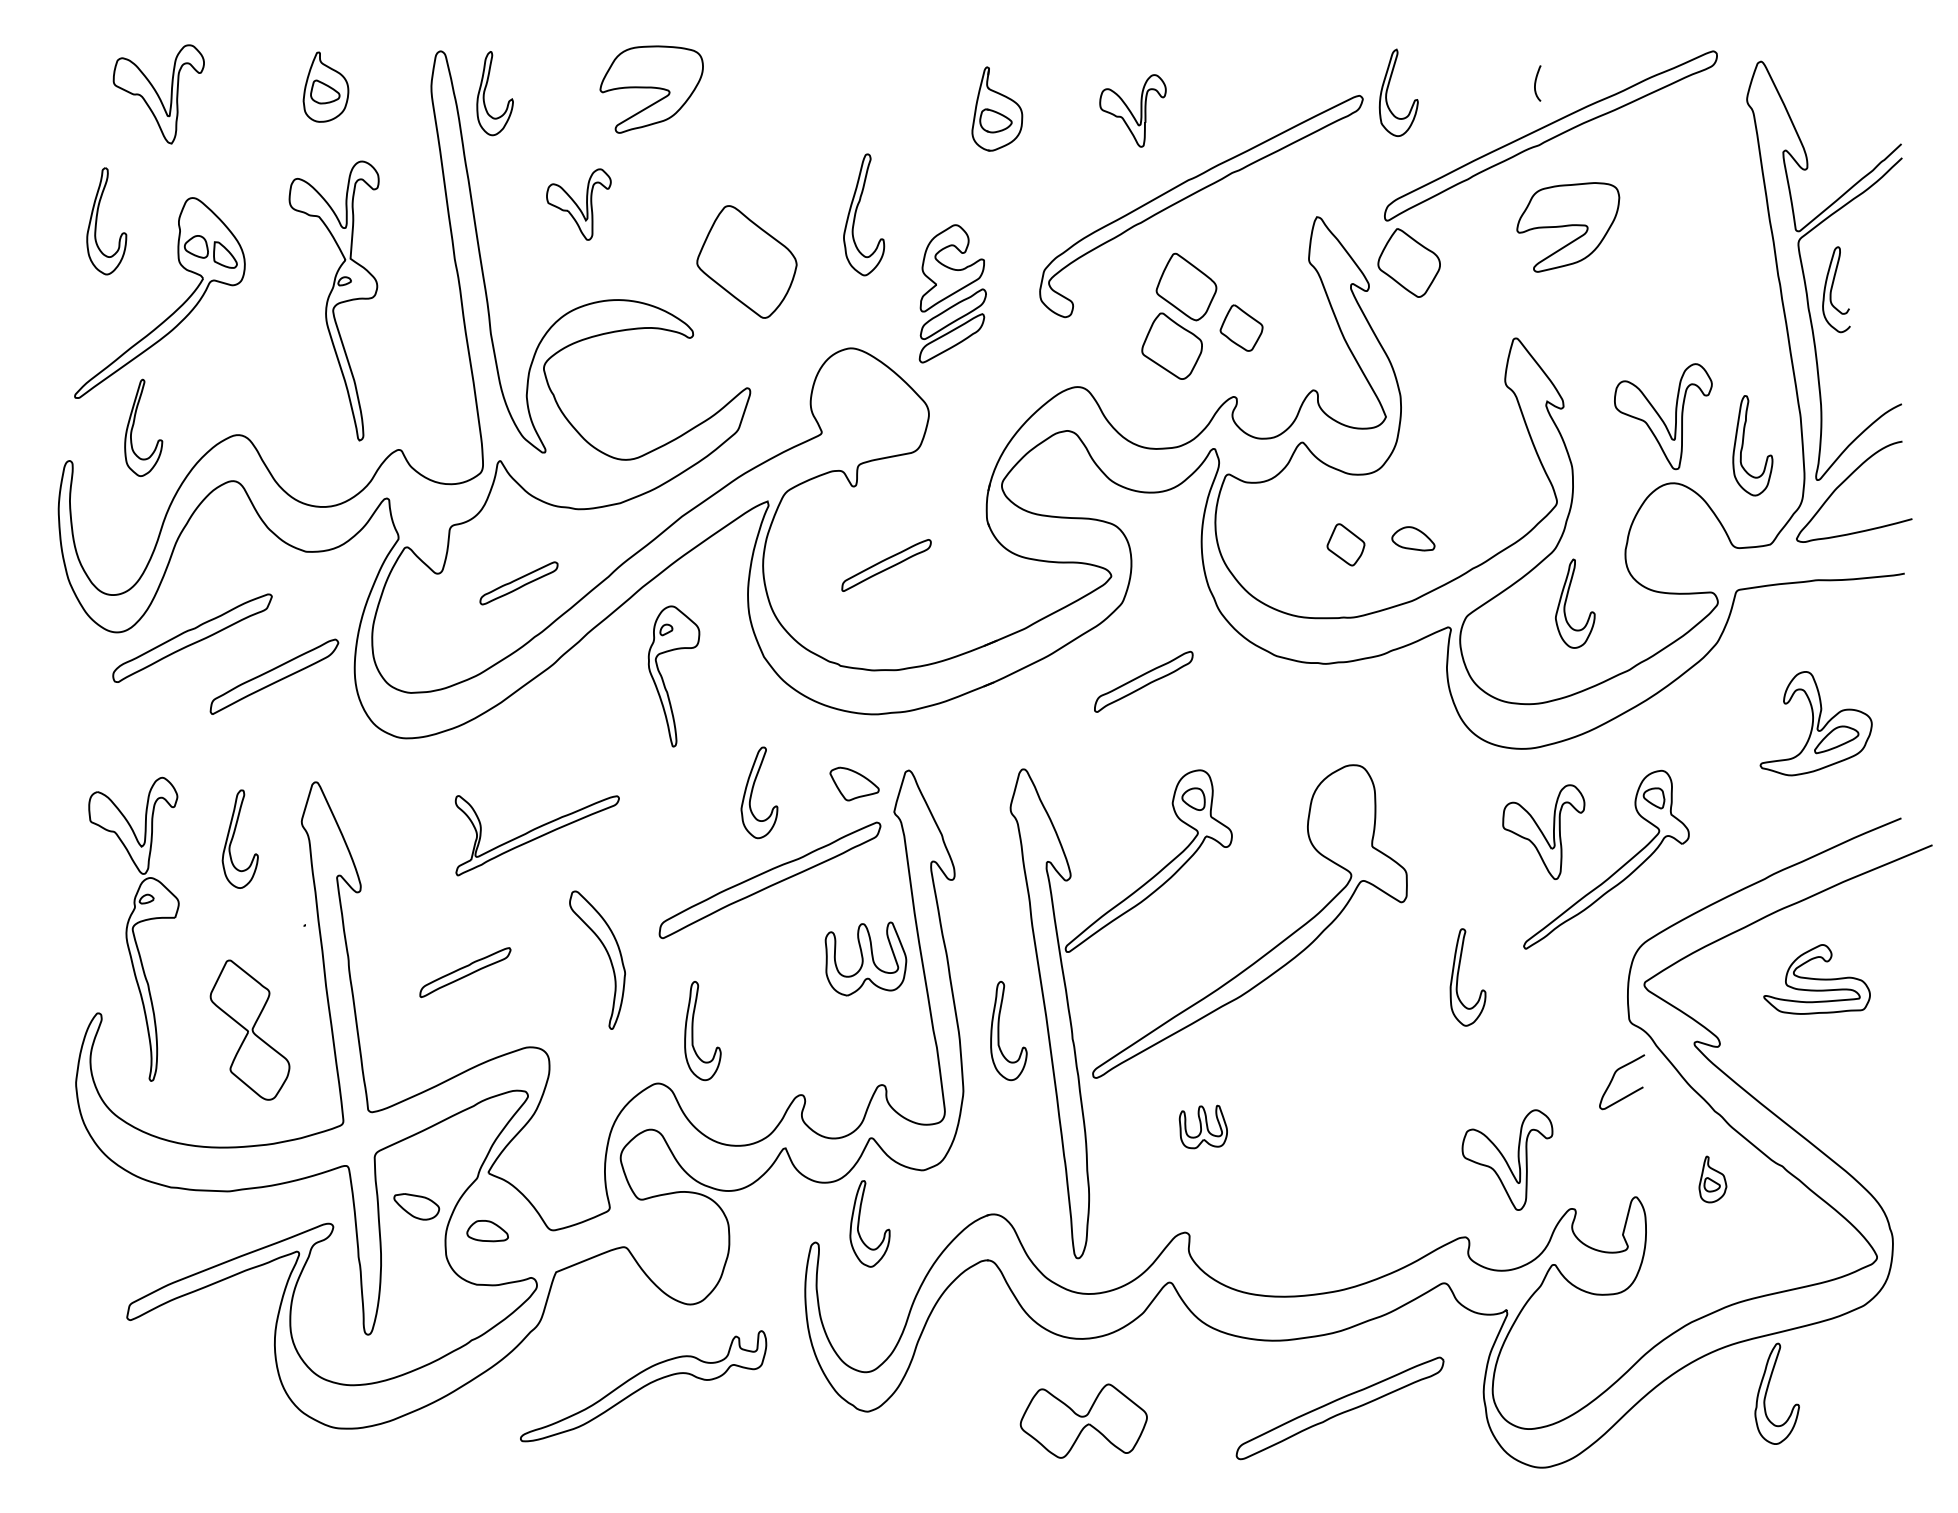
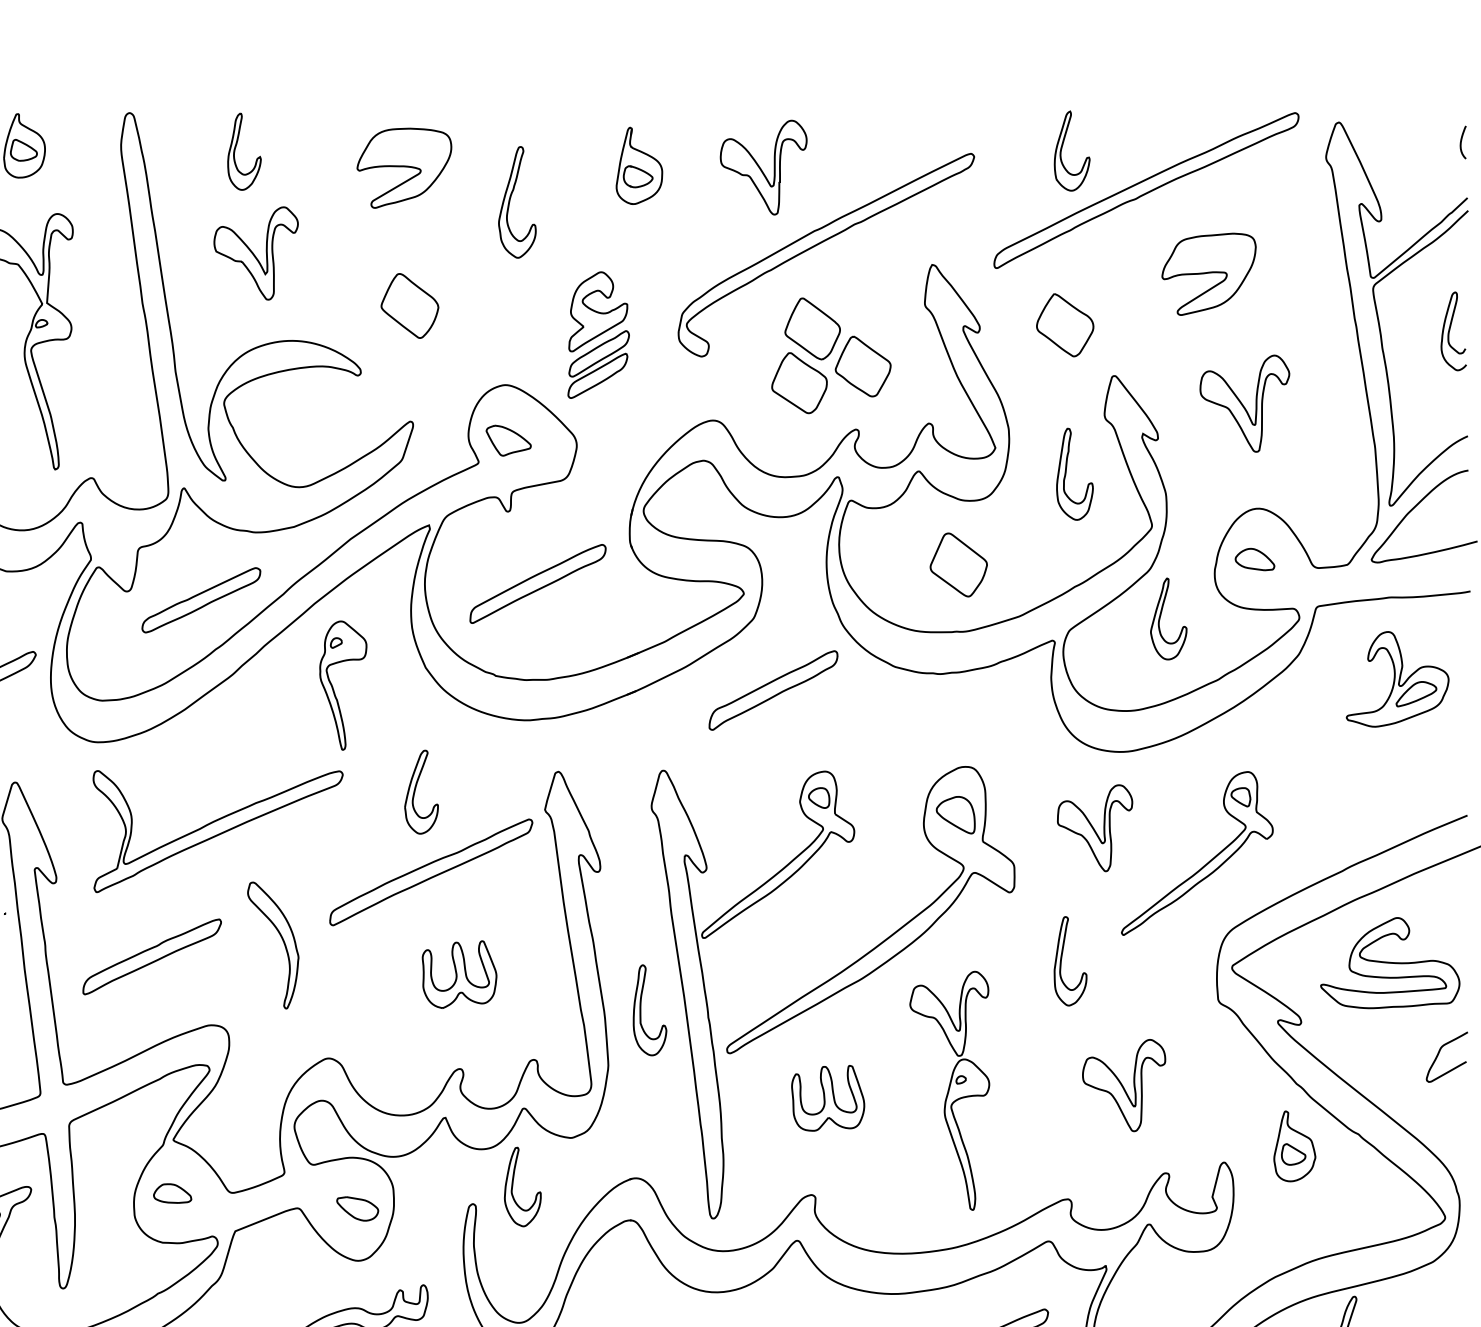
curve: (1536, 83) -> (1462, 142), moved
part: (651, 89) -> (404, 168), moved
part: (1388, 89) -> (1062, 148), moved
part: (485, 91) -> (235, 149), moved
part: (1132, 110) -> (763, 167), size x1.43
part: (578, 204) -> (255, 253), size x1.43
part: (856, 214) -> (510, 202), moved
part: (1568, 227) -> (1209, 274), moved
part: (746, 261) -> (409, 305), size x0.62
part: (1408, 262) -> (1064, 324), moved
curve: (1832, 289) -> (1450, 331), moved
part: (1241, 327) -> (863, 365), size x1.43
part: (1663, 416) -> (1244, 403), moved
part: (1743, 445) -> (1066, 474), moved
part: (1413, 538) -> (1255, 559), moved
part: (1345, 544) -> (958, 564), size x1.67
part: (886, 565) -> (537, 583), size x1.67
part: (518, 583) -> (200, 600), size x1.67
part: (1143, 681) -> (773, 690), size x1.43
part: (1815, 723) -> (1397, 679), moved
part: (854, 783) -> (508, 440), moved
part: (1342, 817) -> (955, 814), added
part: (1543, 832) -> (1094, 828), moved
part: (537, 835) -> (218, 831), size x1.67
part: (865, 958) -> (459, 974), moved
part: (465, 972) -> (152, 956), size x1.67
part: (1816, 979) -> (1389, 963), size x1.43
part: (693, 1031) -> (361, 1010), removed
curve: (1613, 1079) -> (1439, 1054), moved
part: (1336, 1118) -> (950, 1090), added
part: (1203, 1126) -> (828, 1097), size x1.67
part: (1507, 1159) -> (1124, 1084), moved
part: (1712, 1179) -> (1294, 1146), size x1.67
part: (416, 1206) -> (357, 1208), moved

